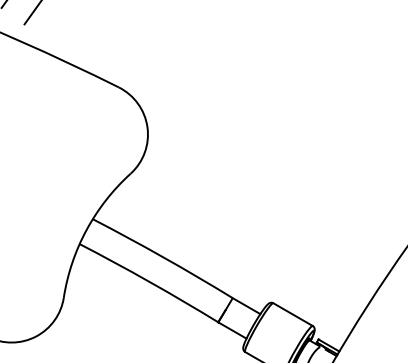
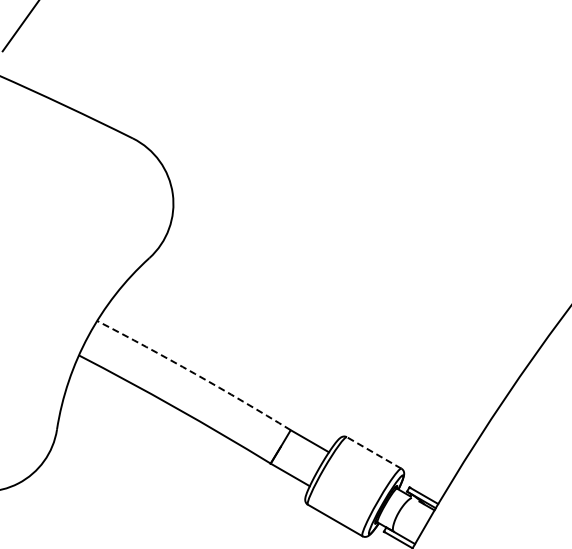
arc: (163, 257) -> (194, 373), solid -> dashed
line: (292, 314) -> (373, 452), solid -> dashed

